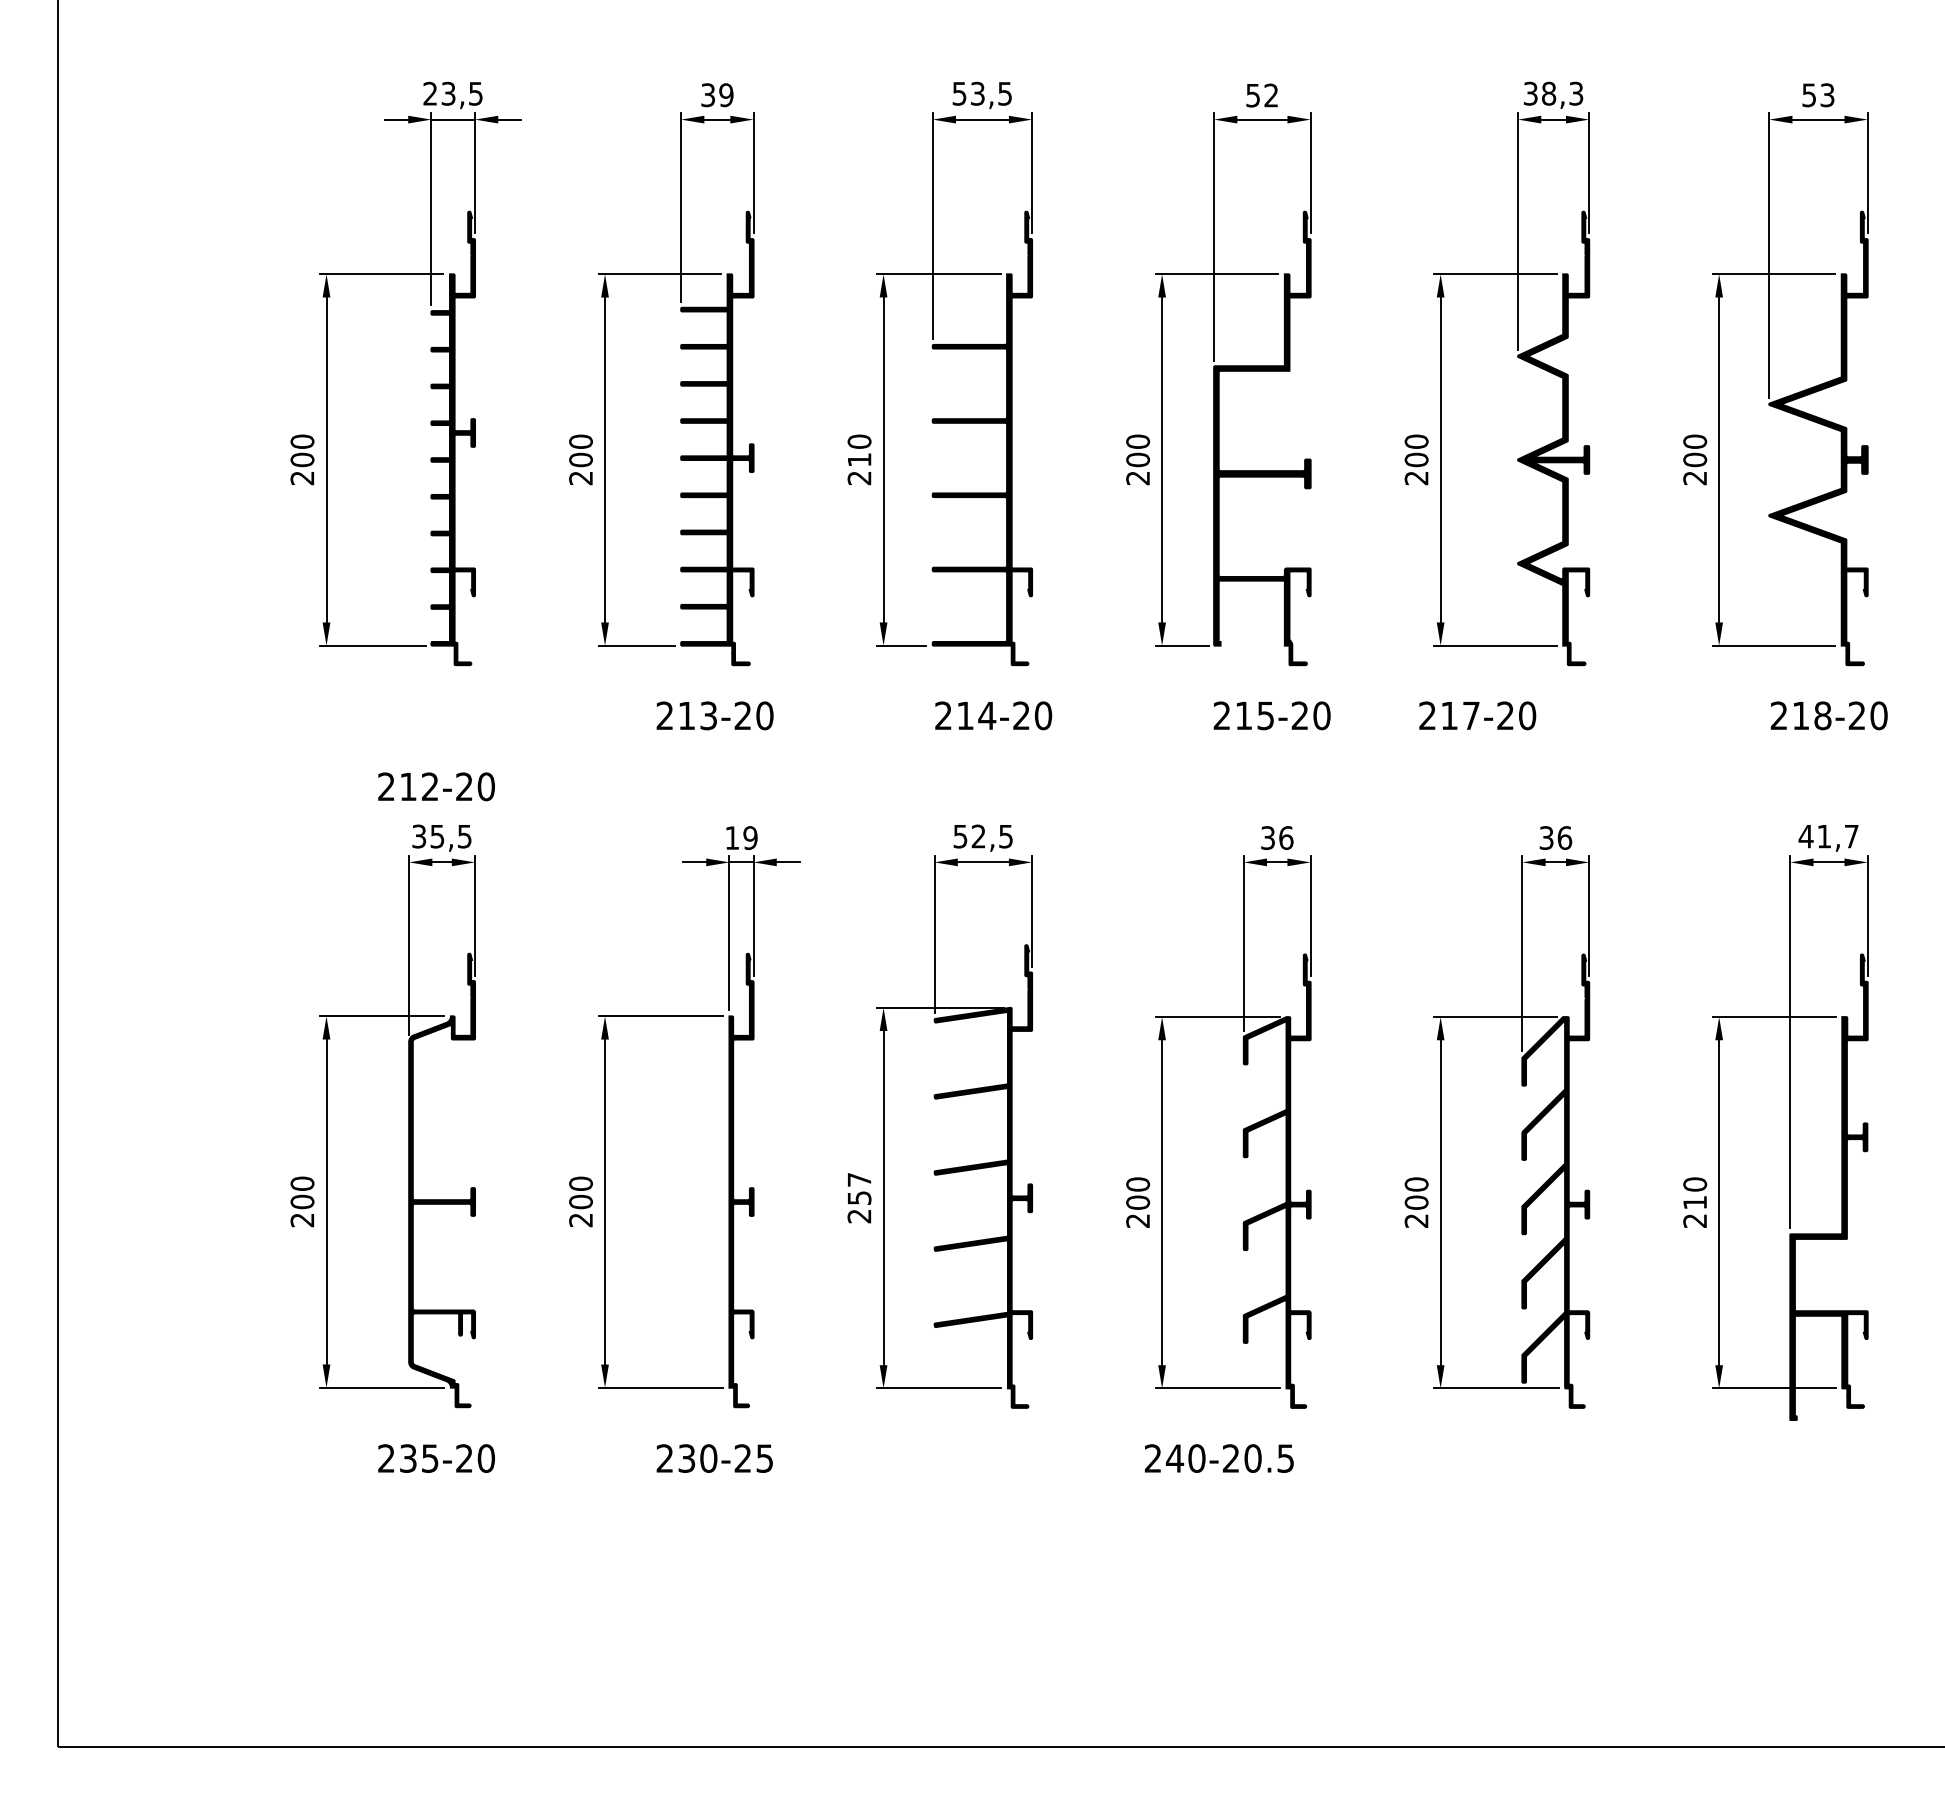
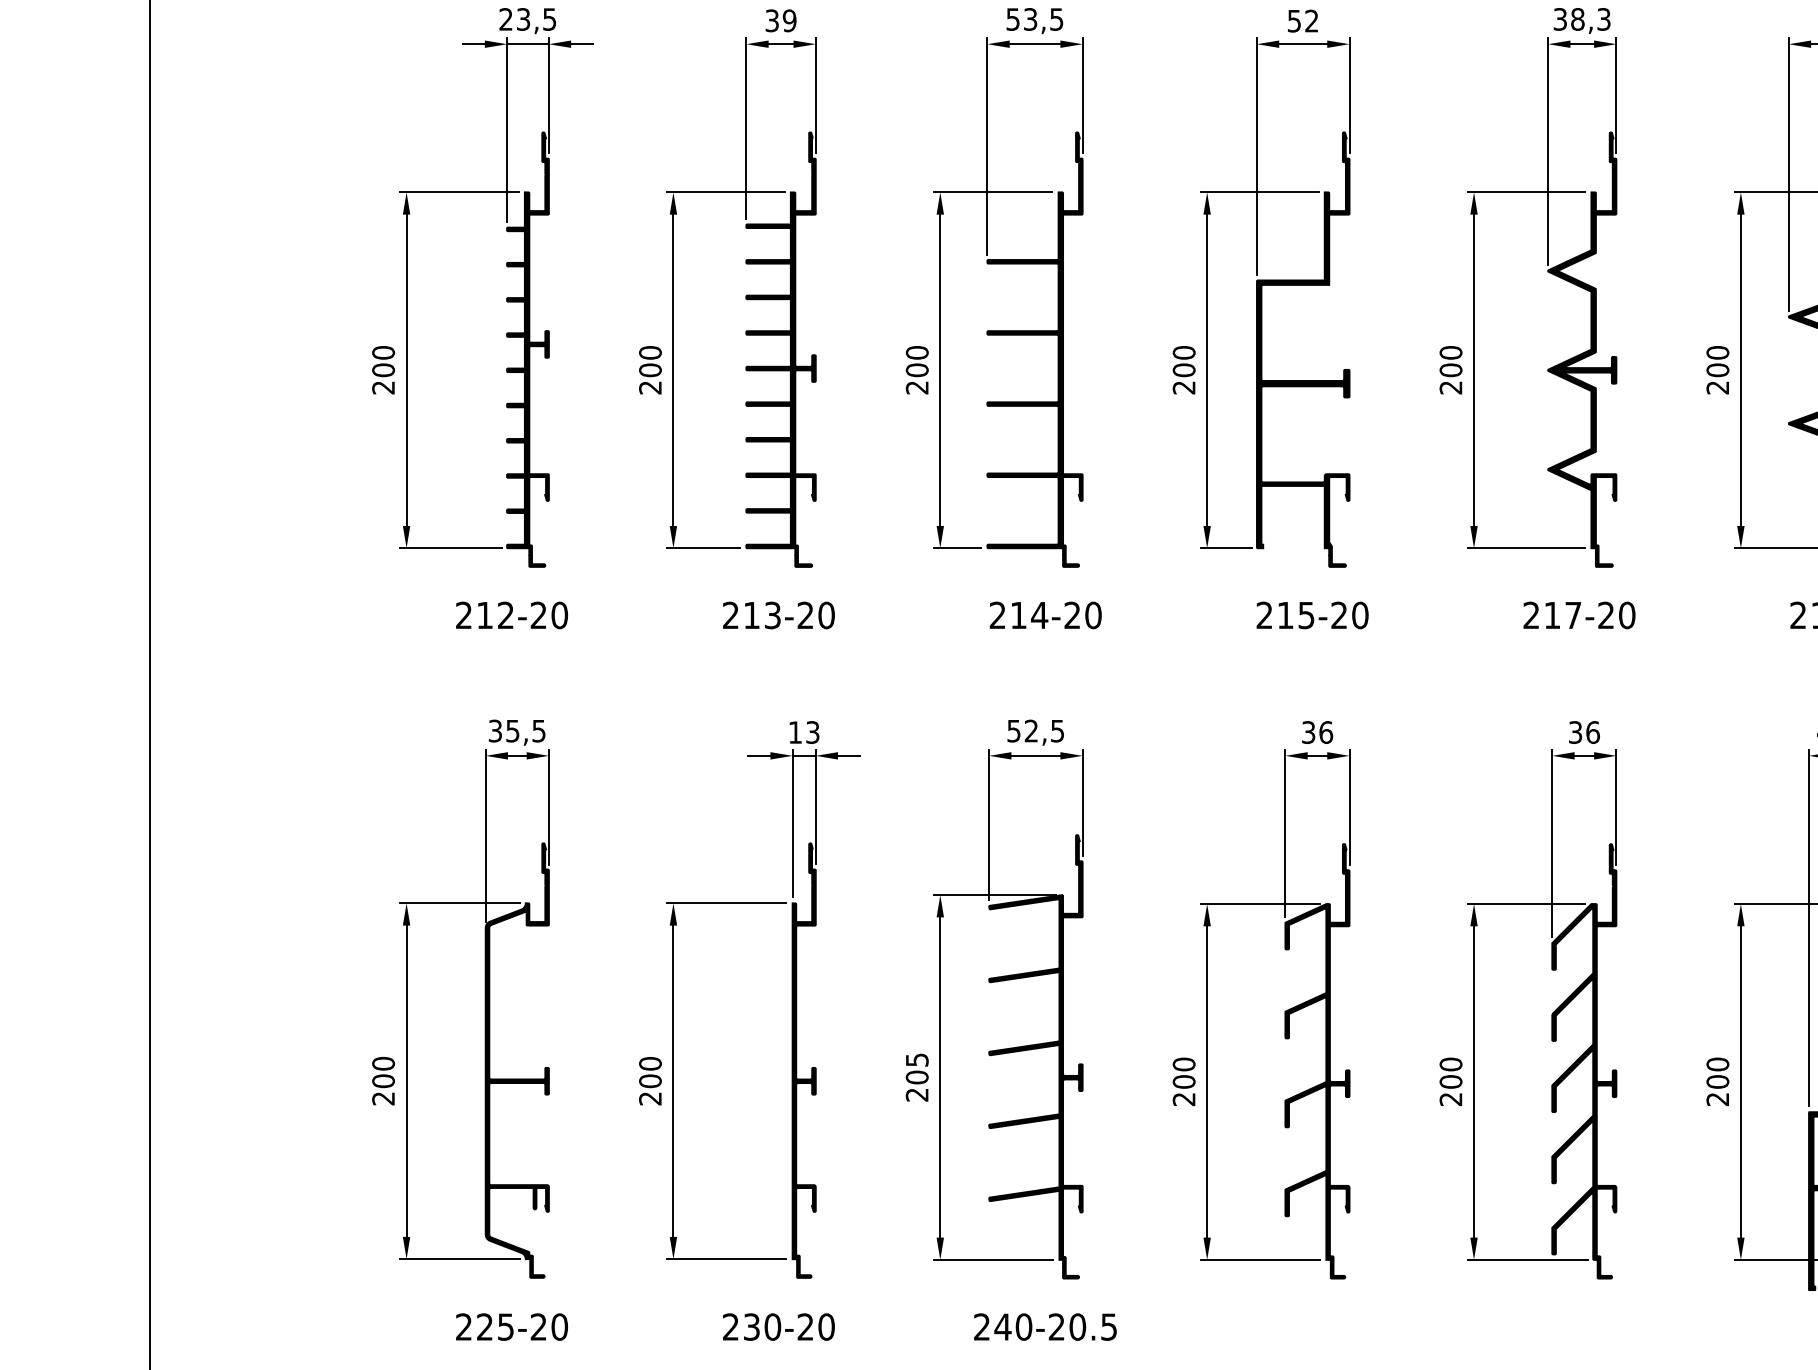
text: (859, 459) -> (917, 369), 210 -> 200
text: (1477, 715) -> (1579, 615), moved
text: (436, 786) -> (511, 615), moved
text: (750, 837) -> (812, 732), 19 -> 13
text: (859, 1189) -> (917, 1069), 257 -> 205
text: (1695, 1202) -> (1718, 1081), 210 -> 200
text: (408, 1458) -> (485, 1326), 235-20 -> 225-20
text: (764, 1458) -> (826, 1326), 230-25 -> 230-20
text: (1218, 1458) -> (1044, 1326), moved

